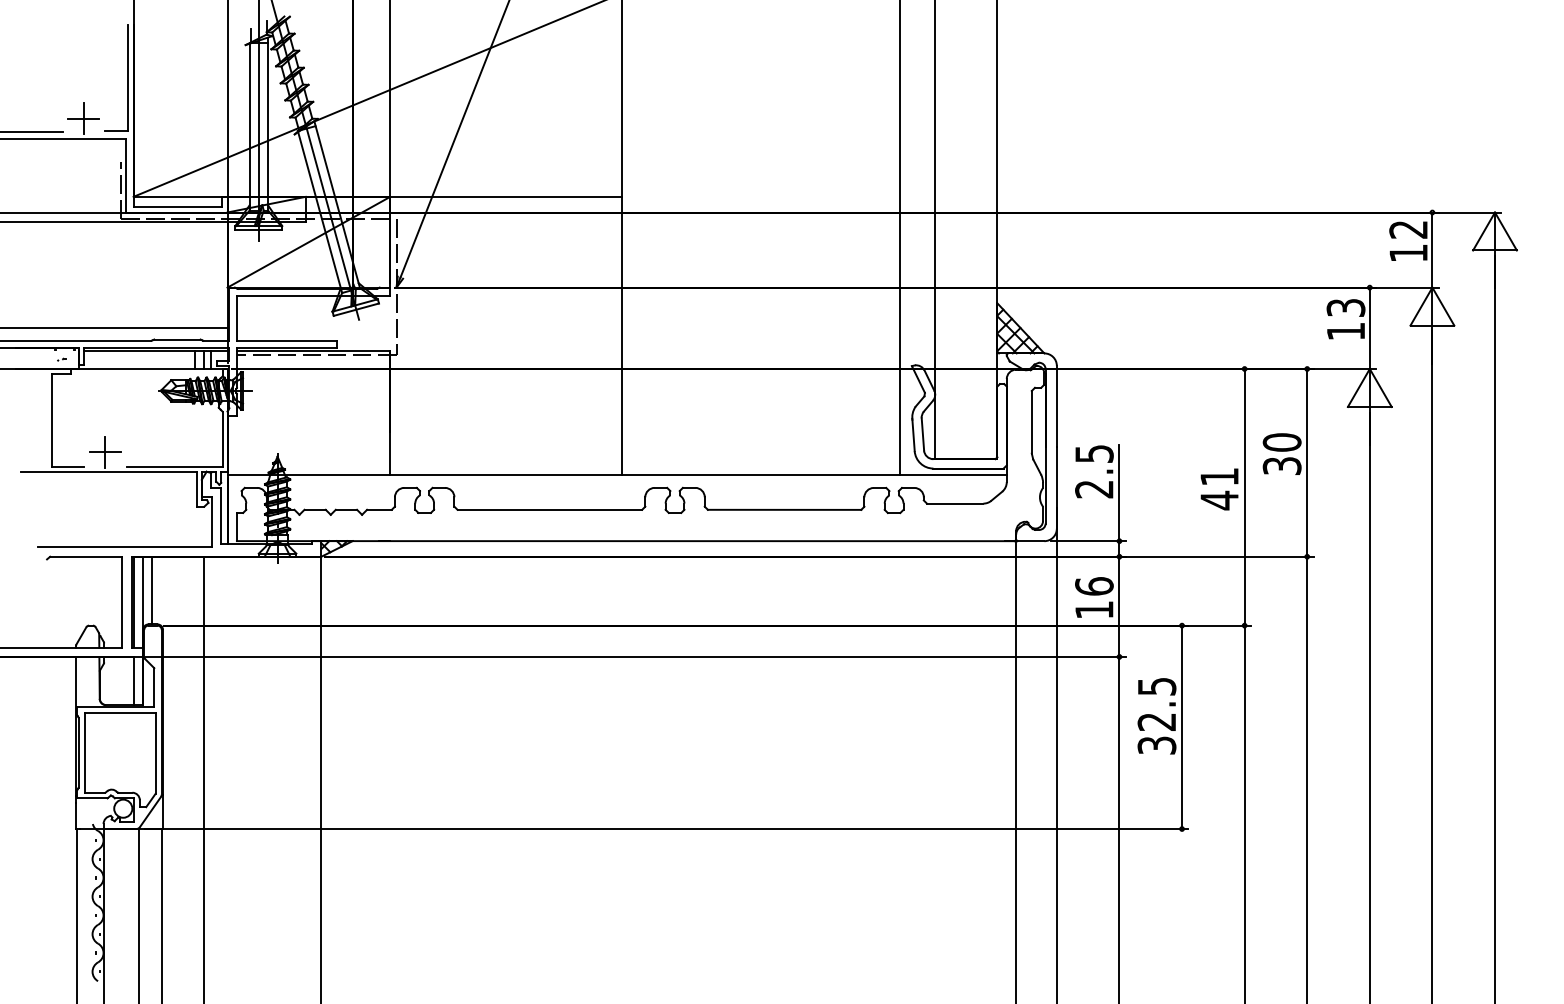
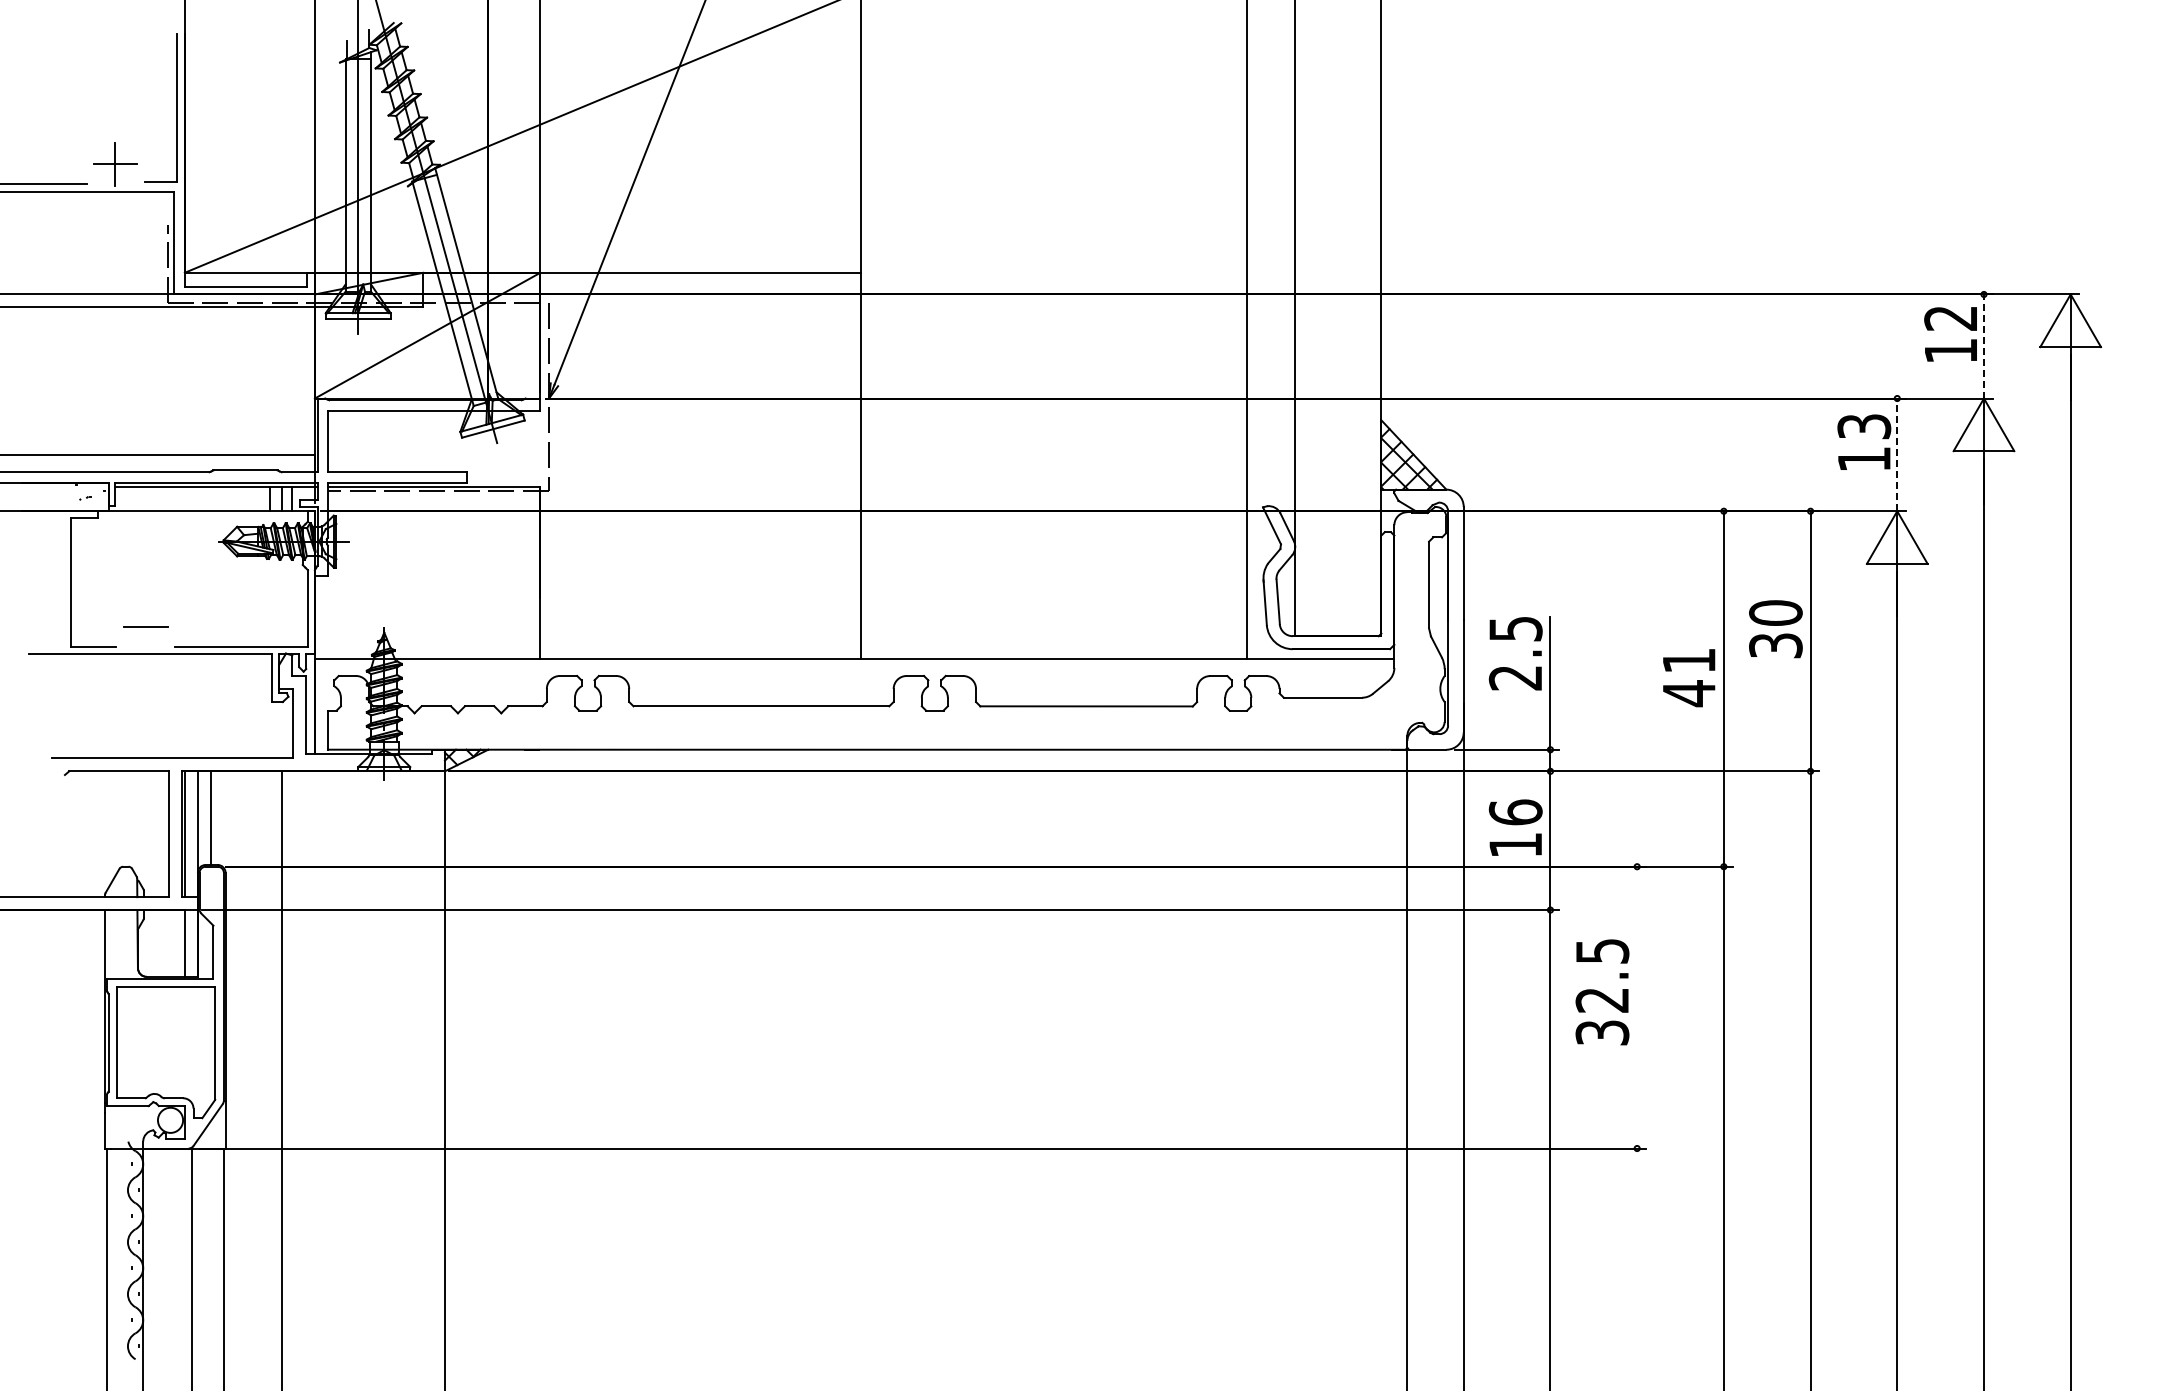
line: (1432, 250) -> (1983, 346), solid -> dashed
line: (1369, 328) -> (1897, 454), solid -> dashed
line: (105, 452) -> (145, 626), removed
line: (1182, 727) -> (1637, 1007), removed

